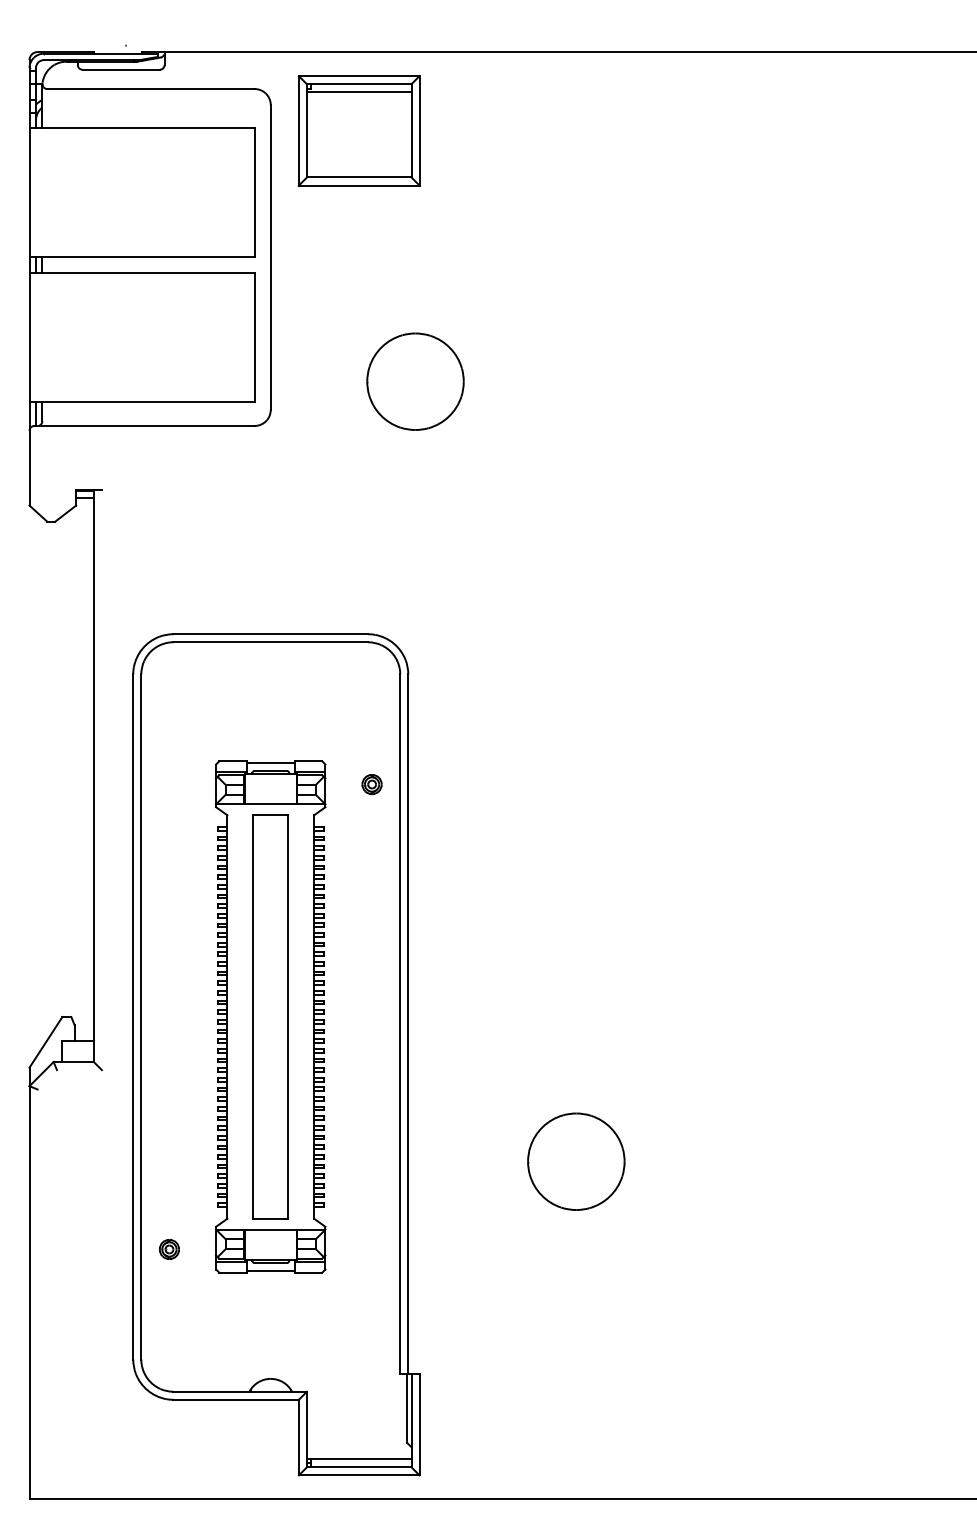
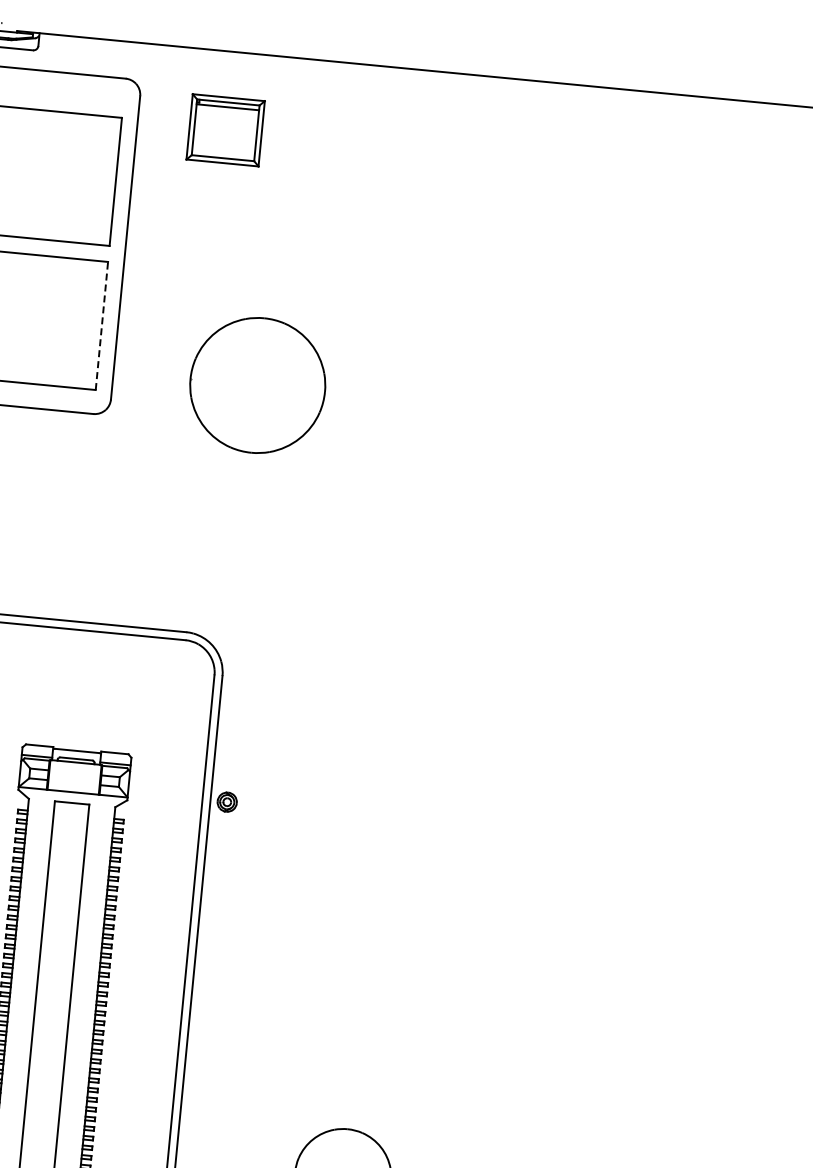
part: (358, 130) -> (225, 129), size x0.6
line: (254, 337) -> (101, 325), solid -> dashed
part: (415, 381) -> (257, 385), size x1.4
part: (371, 784) -> (226, 802), moved

